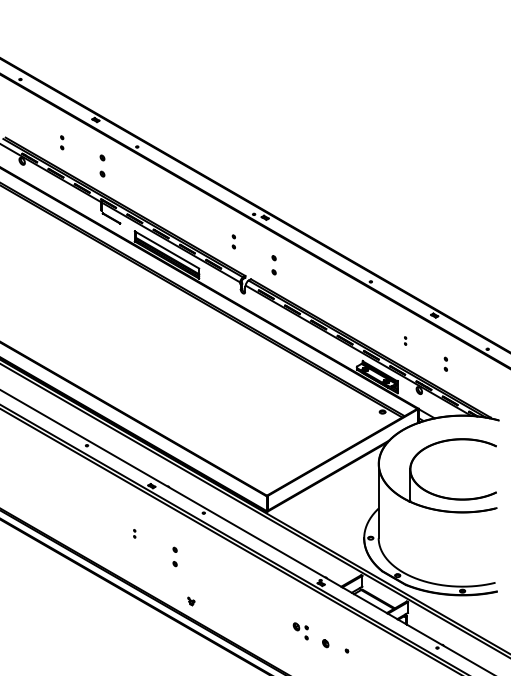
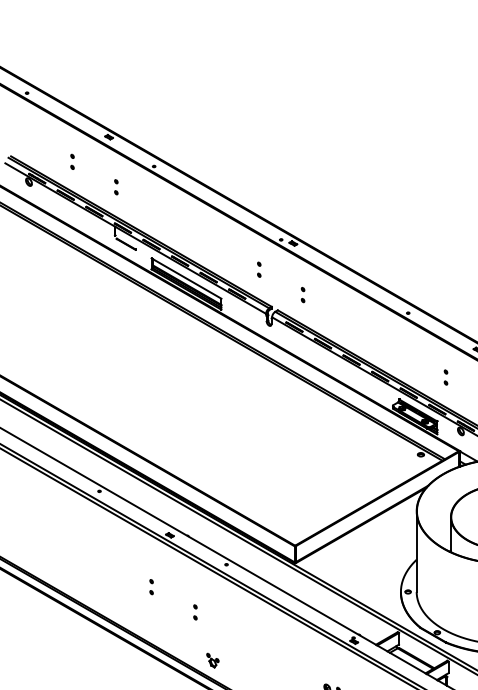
part: (102, 165) -> (116, 186), size x0.62
part: (274, 264) -> (303, 294), size x0.71
part: (405, 340) -> (445, 376), size x1.67
part: (134, 533) -> (151, 586), size x1.67
part: (175, 556) -> (195, 611), size x0.71
part: (191, 601) -> (213, 660), size x1.67

